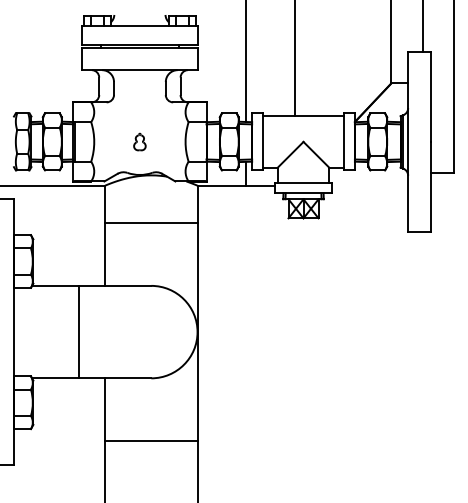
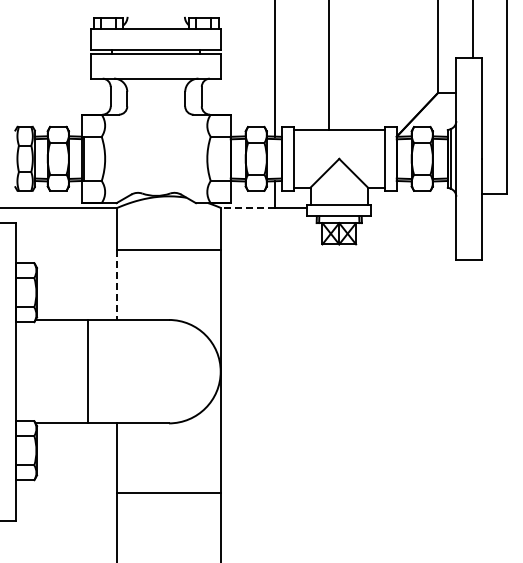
part: (139, 141) -> (155, 158), removed
line: (221, 185) -> (247, 207), solid -> dashed
line: (105, 255) -> (117, 285), solid -> dashed

